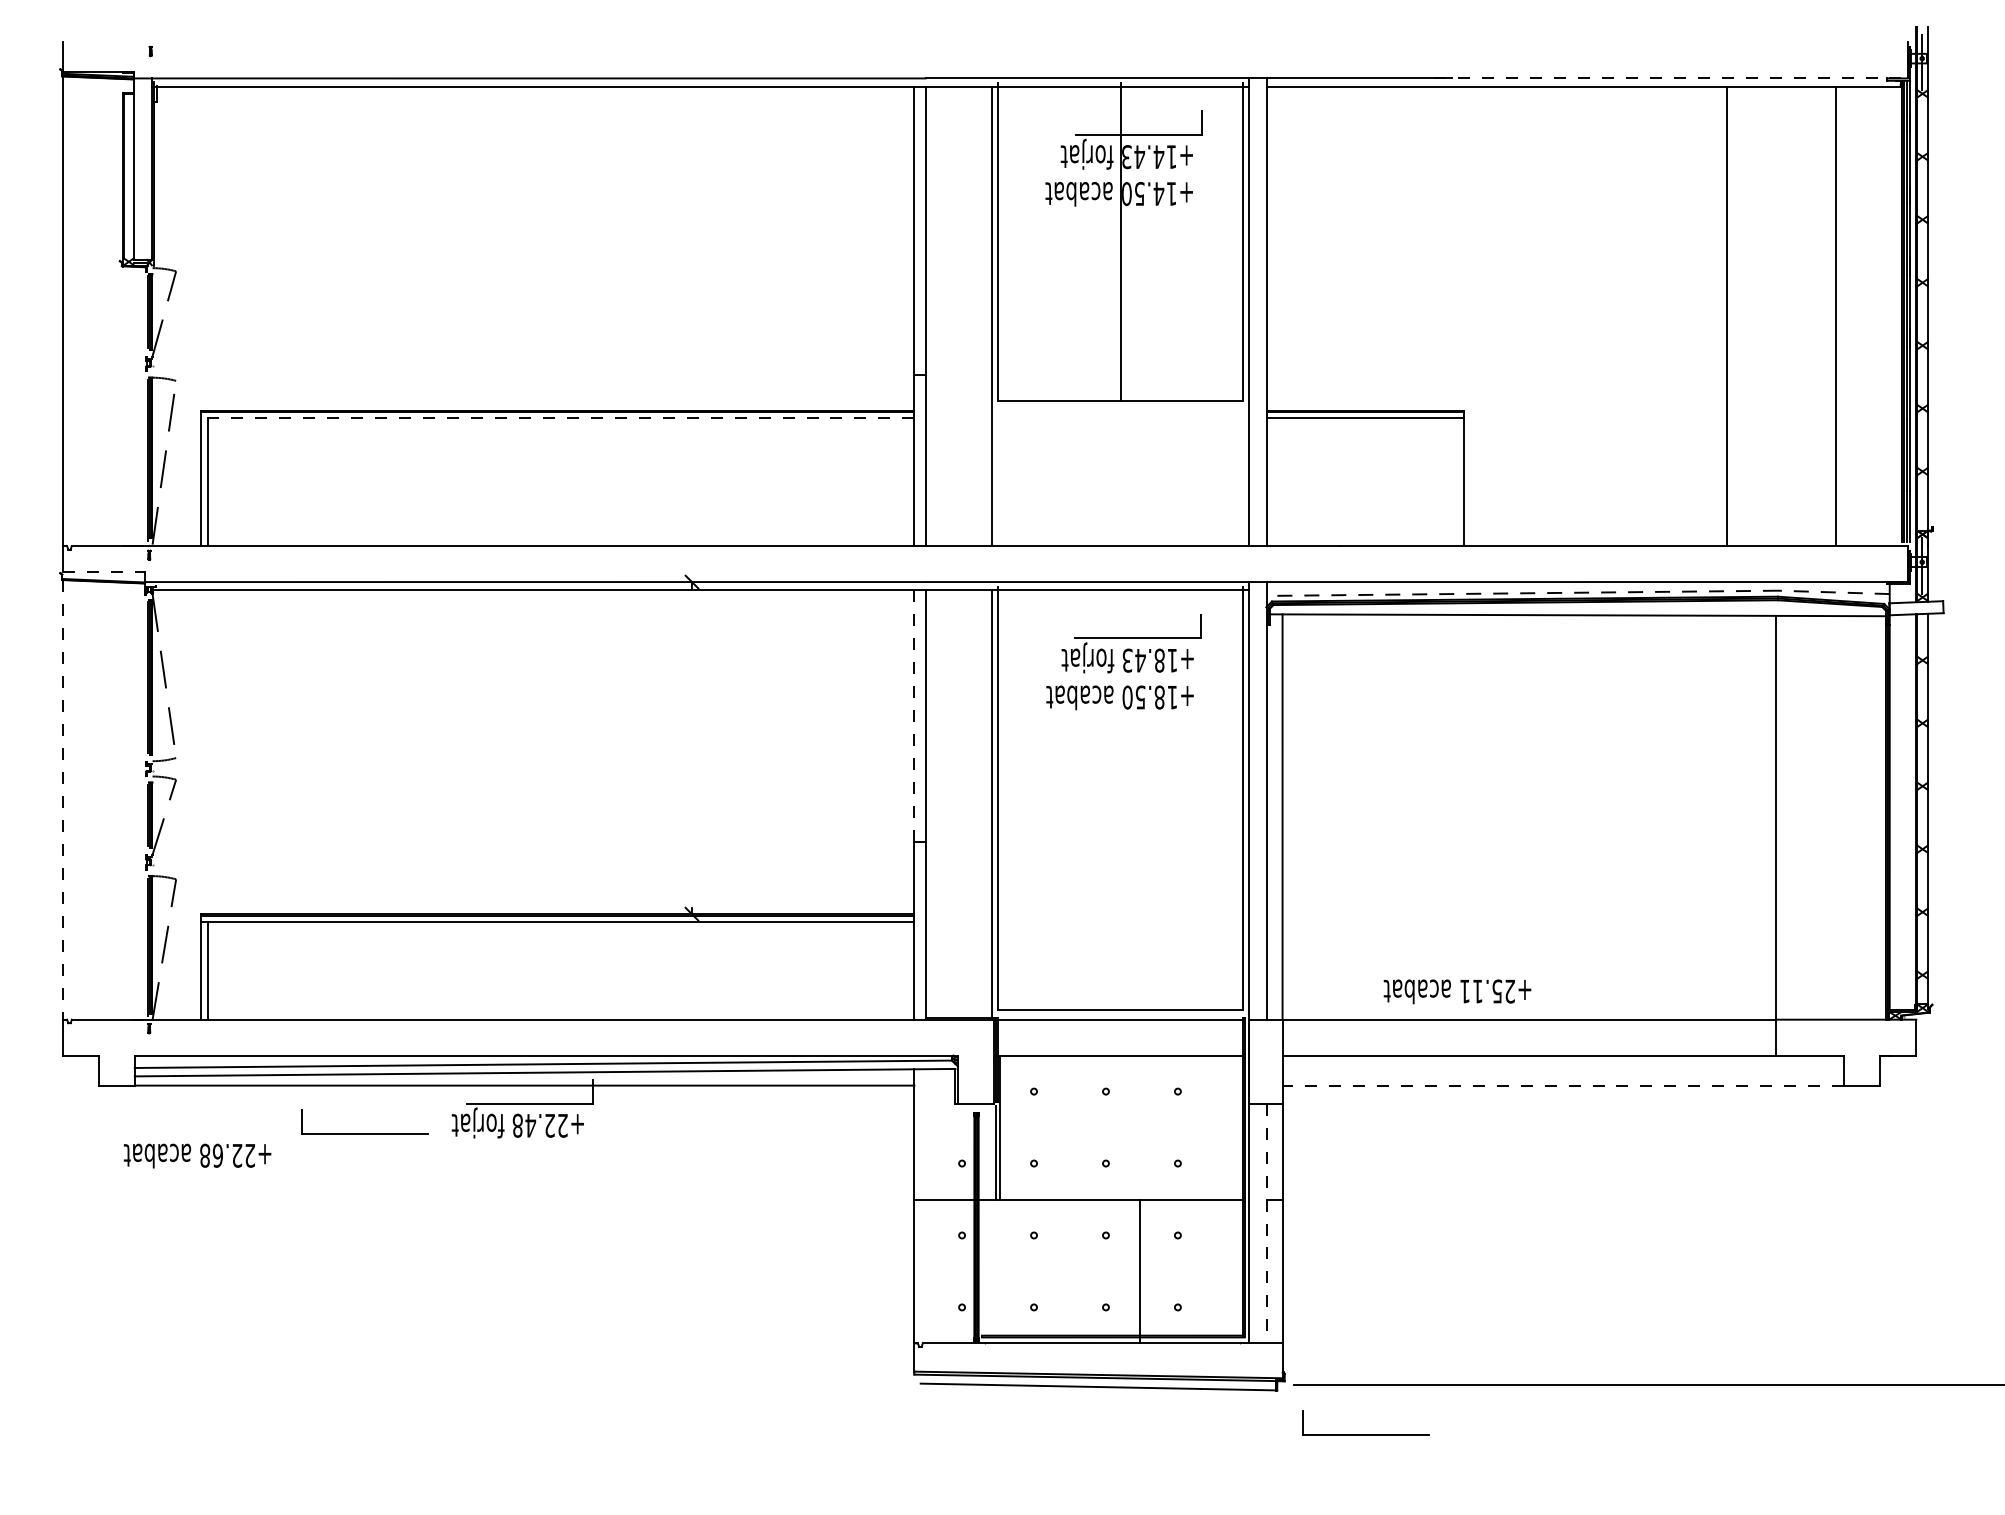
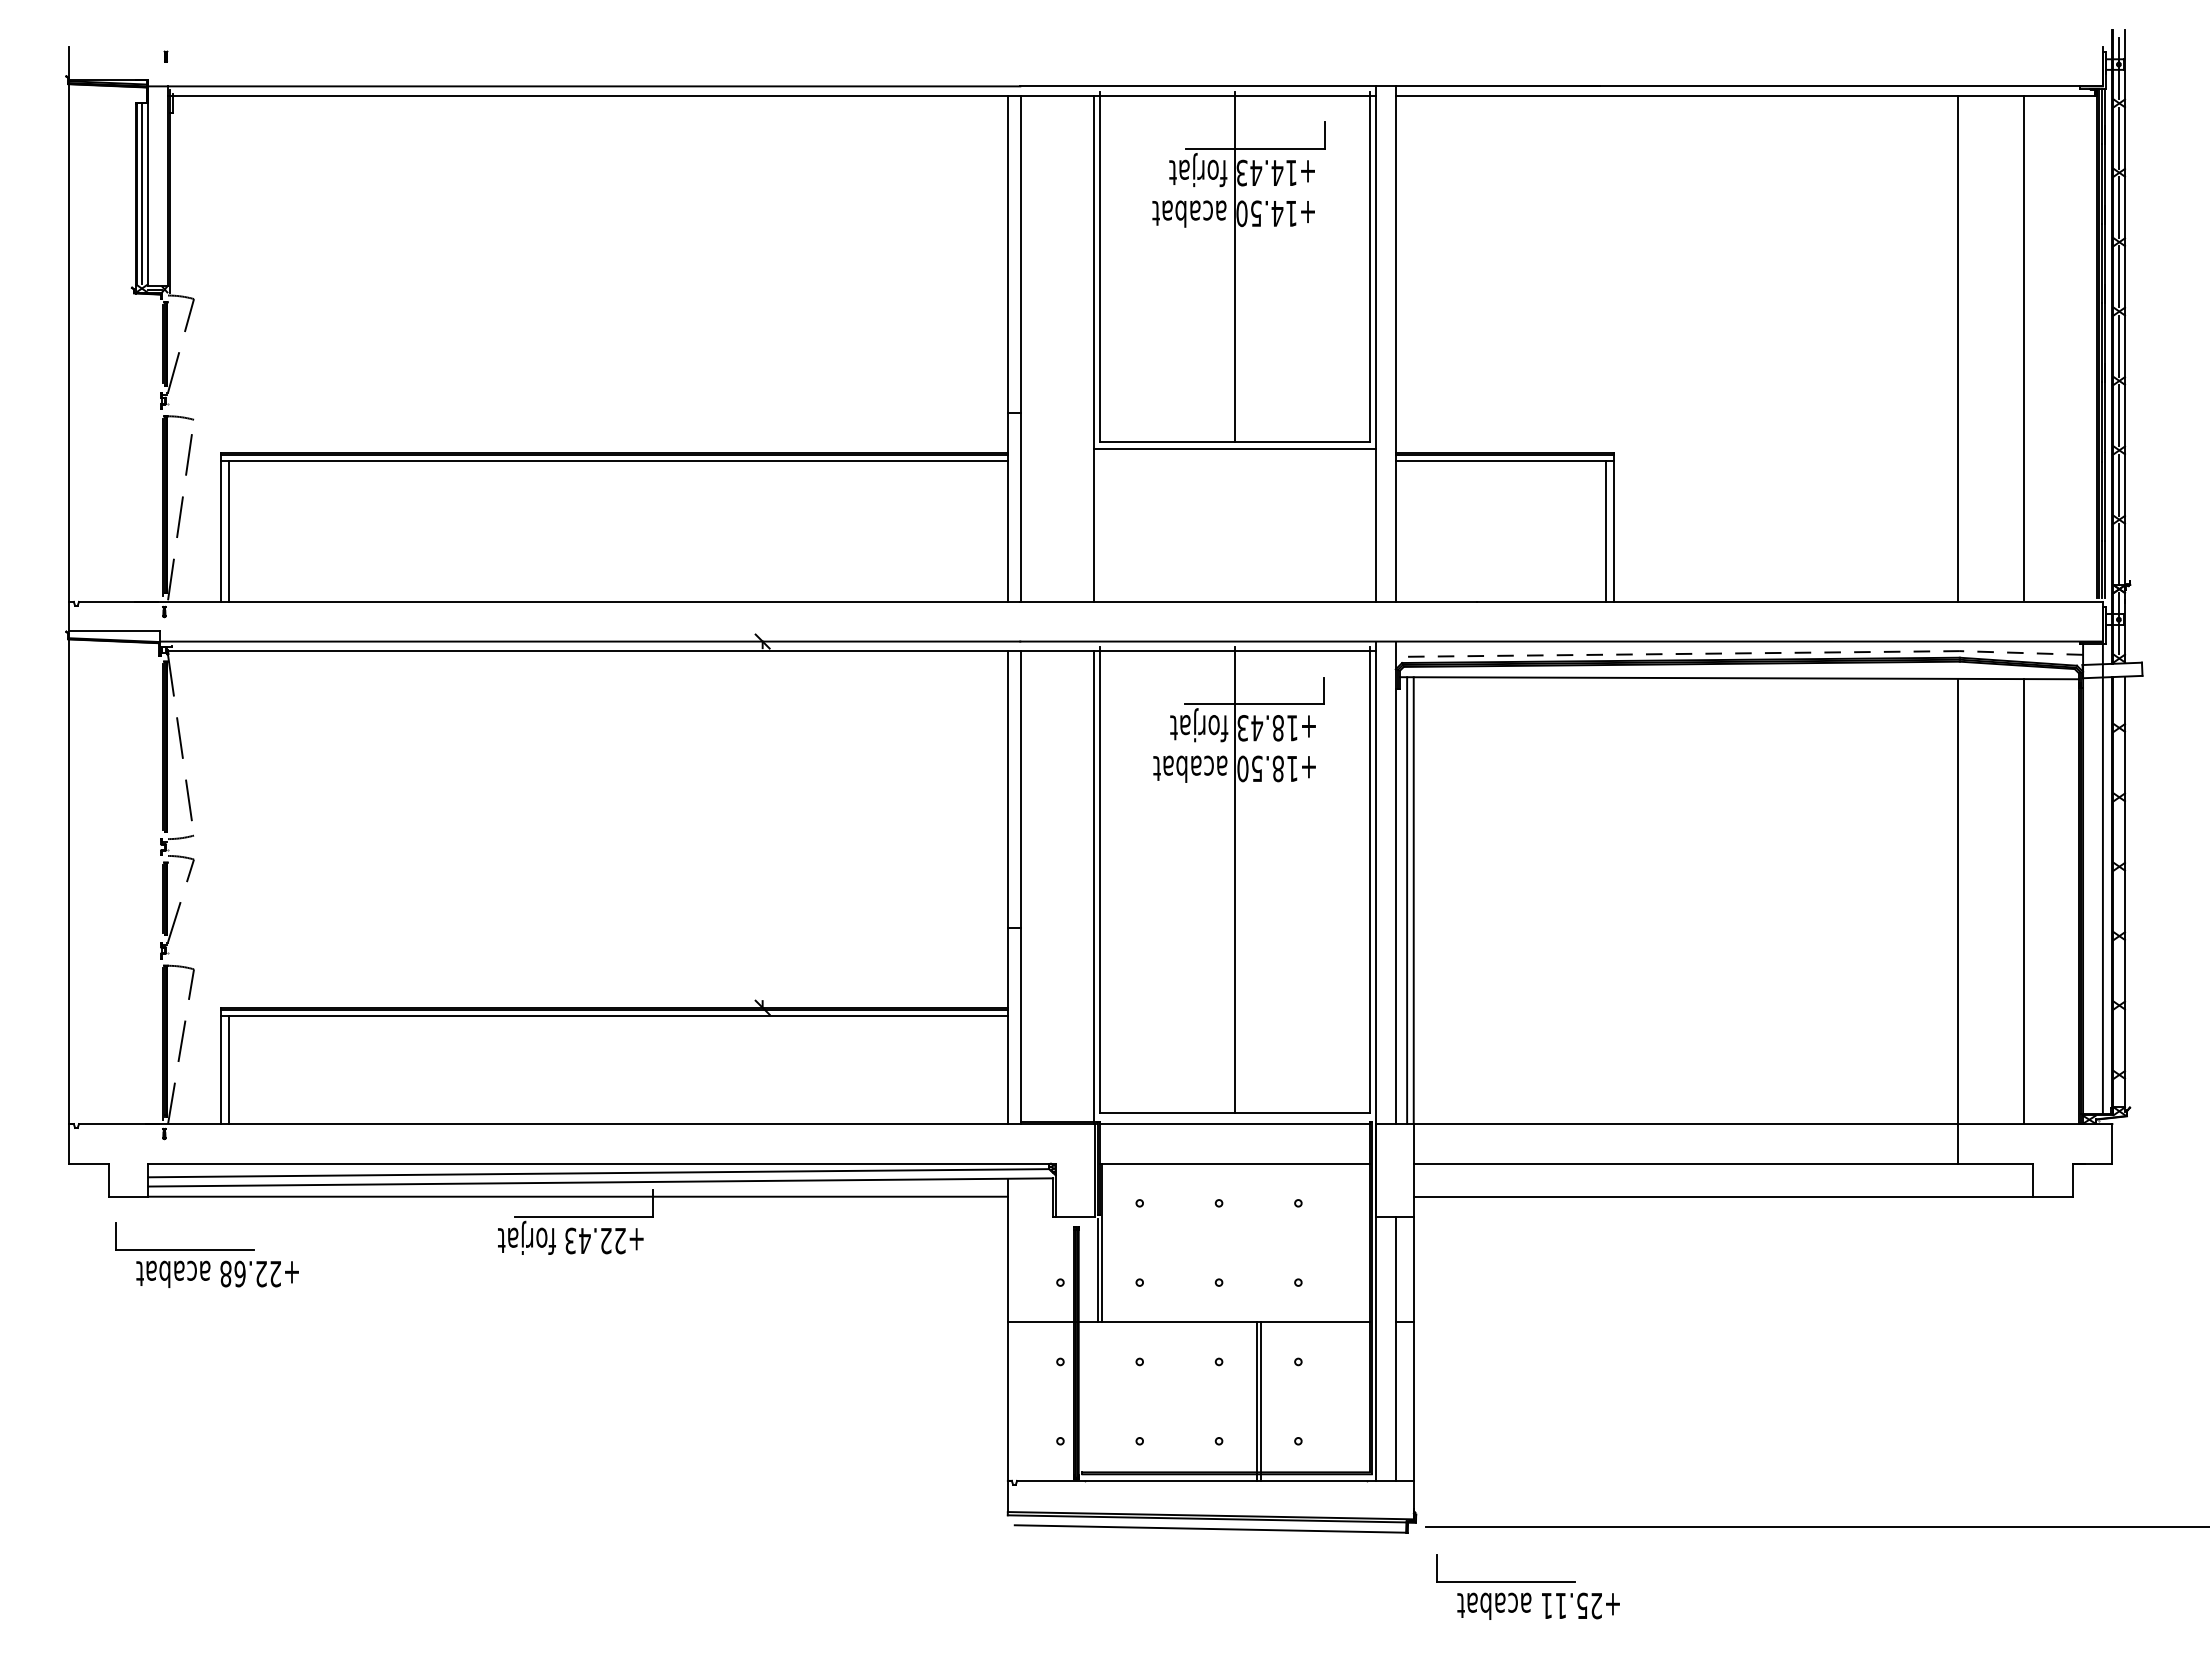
line: (1671, 78) -> (1842, 86), dashed -> solid
line: (1921, 124) -> (2118, 137), added
line: (128, 176) -> (141, 194), added
line: (1921, 187) -> (2118, 206), added
line: (1921, 250) -> (2118, 276), added
line: (1921, 313) -> (2118, 345), added
line: (1726, 316) -> (1957, 348), moved
line: (1921, 376) -> (2118, 415), added
line: (1119, 406) -> (1234, 448), added
line: (557, 418) -> (614, 461), dashed -> solid
line: (1921, 439) -> (2118, 484), added
line: (1457, 482) -> (1606, 531), added
line: (1921, 502) -> (2118, 553), added
line: (104, 571) -> (115, 630), dashed -> solid
line: (914, 716) -> (1007, 789), dashed -> solid
line: (1907, 796) -> (2102, 878), added
line: (1120, 797) -> (1235, 879), added
line: (63, 800) -> (69, 882), dashed -> solid
line: (1276, 816) -> (1407, 900), added
line: (1835, 817) -> (2023, 901), added
text: (1457, 991) -> (1538, 1605), moved
line: (1563, 1085) -> (1723, 1196), dashed -> solid
text: (517, 1125) -> (570, 1240), +22.48 -> +22.43
part: (364, 1133) -> (184, 1249), moved
line: (1266, 1224) -> (1396, 1349), dashed -> solid
line: (1143, 1271) -> (1260, 1401), added

